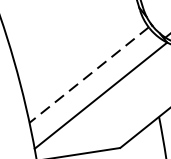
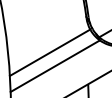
line: (88, 76) -> (49, 53), dashed -> solid

